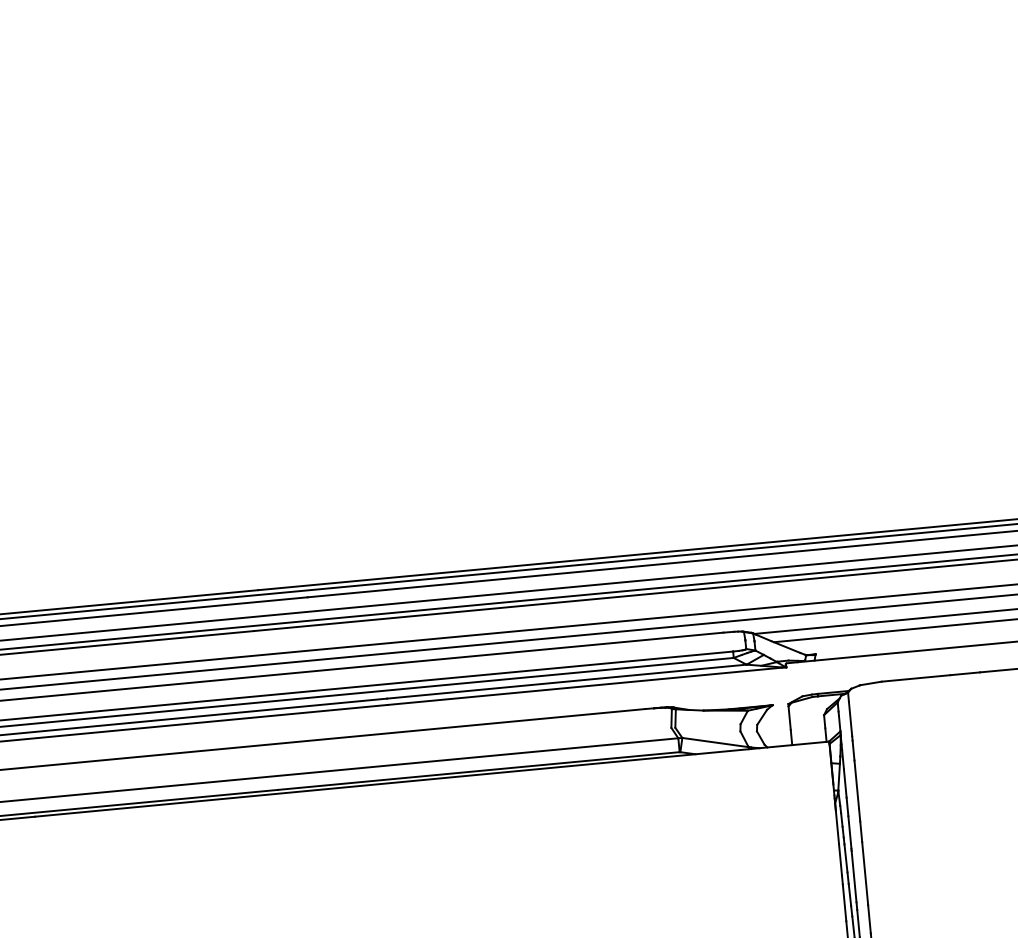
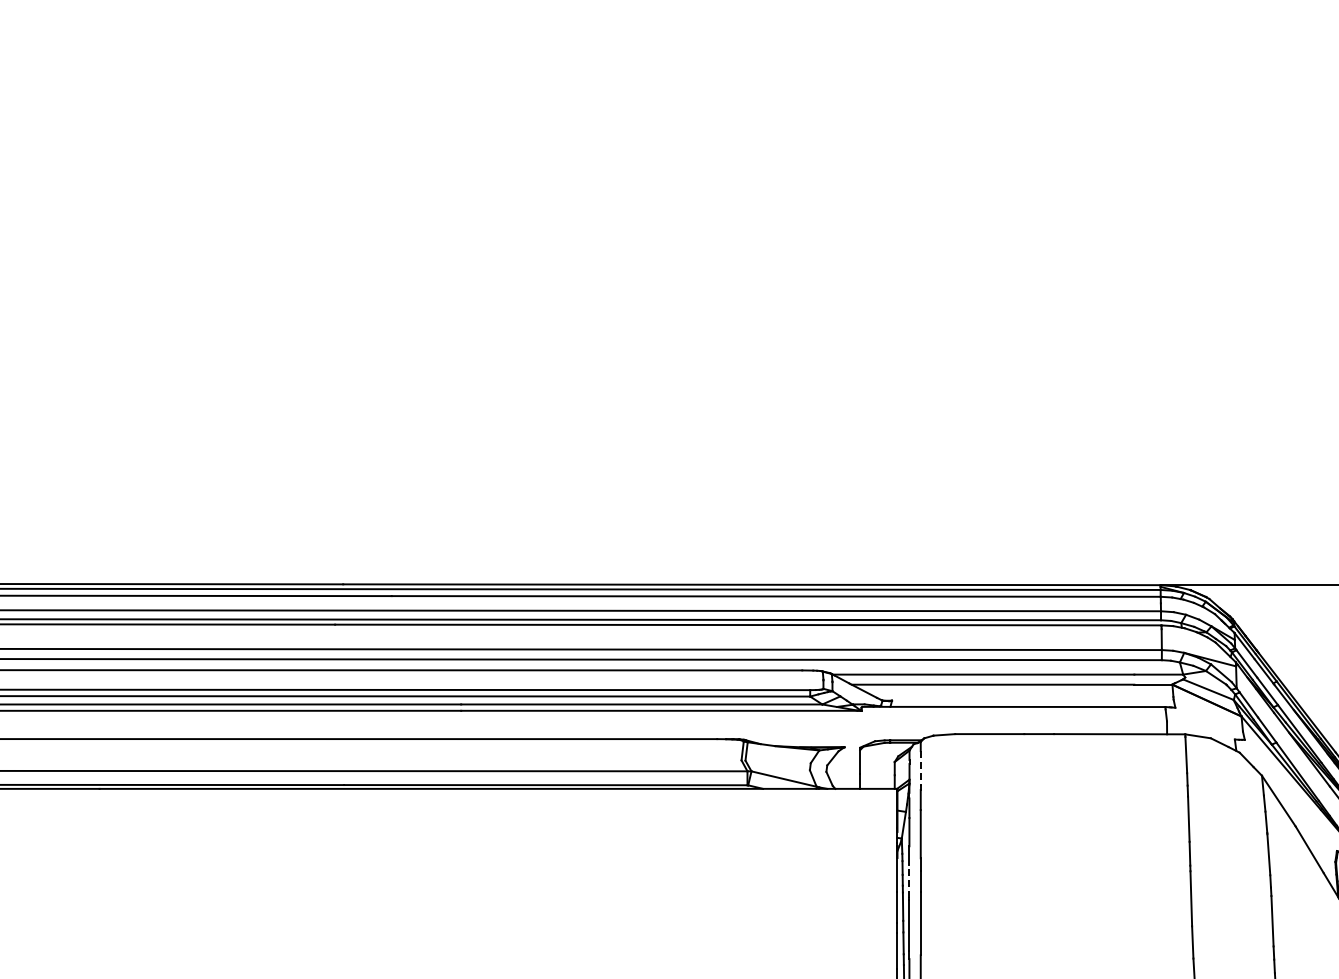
line: (850, 719) -> (920, 768), solid -> dashed
line: (849, 831) -> (909, 880), solid -> dashed

